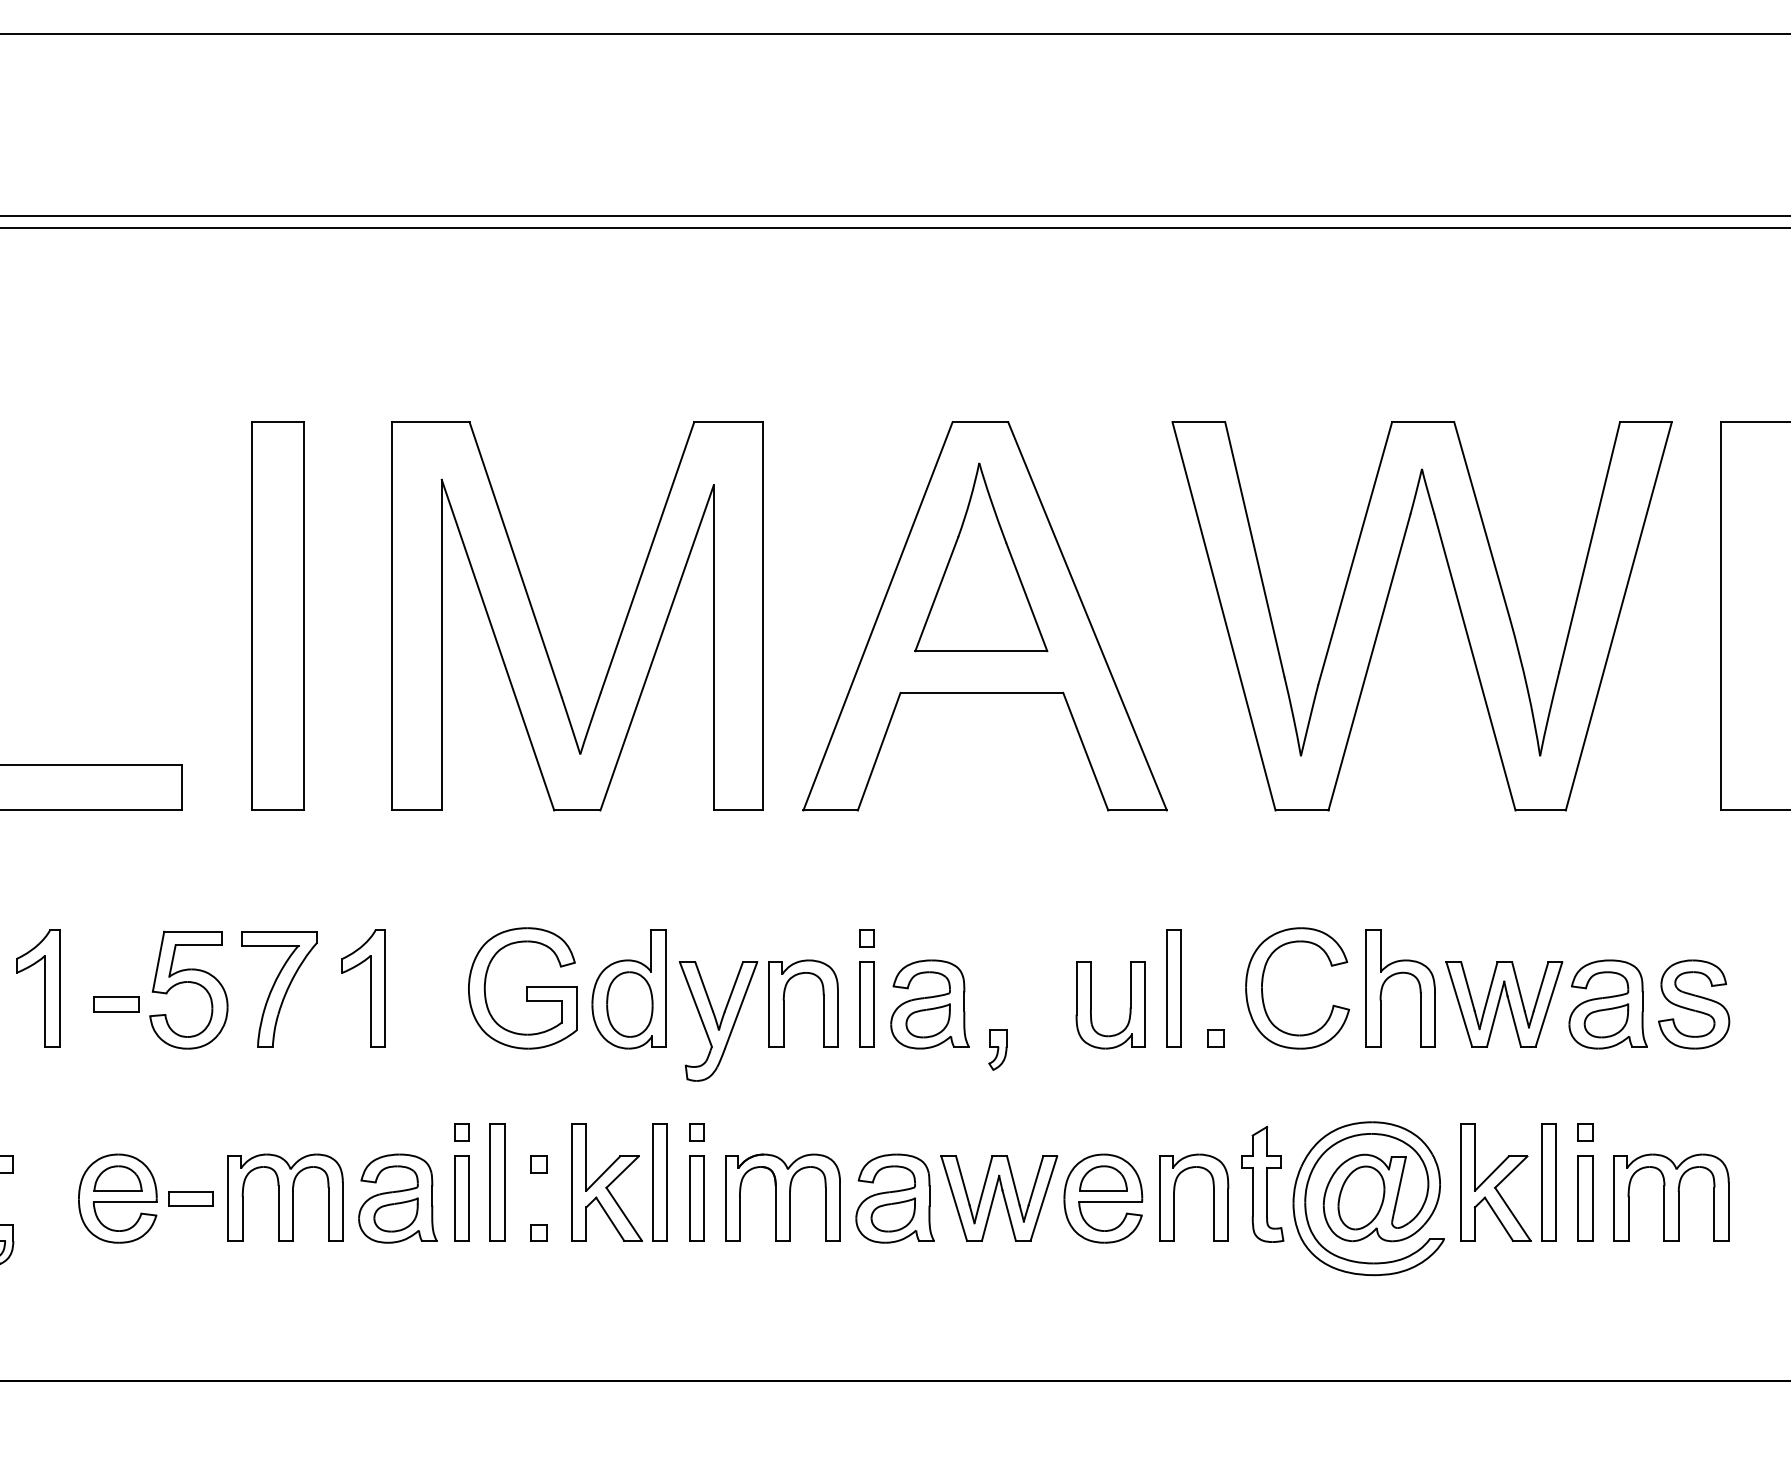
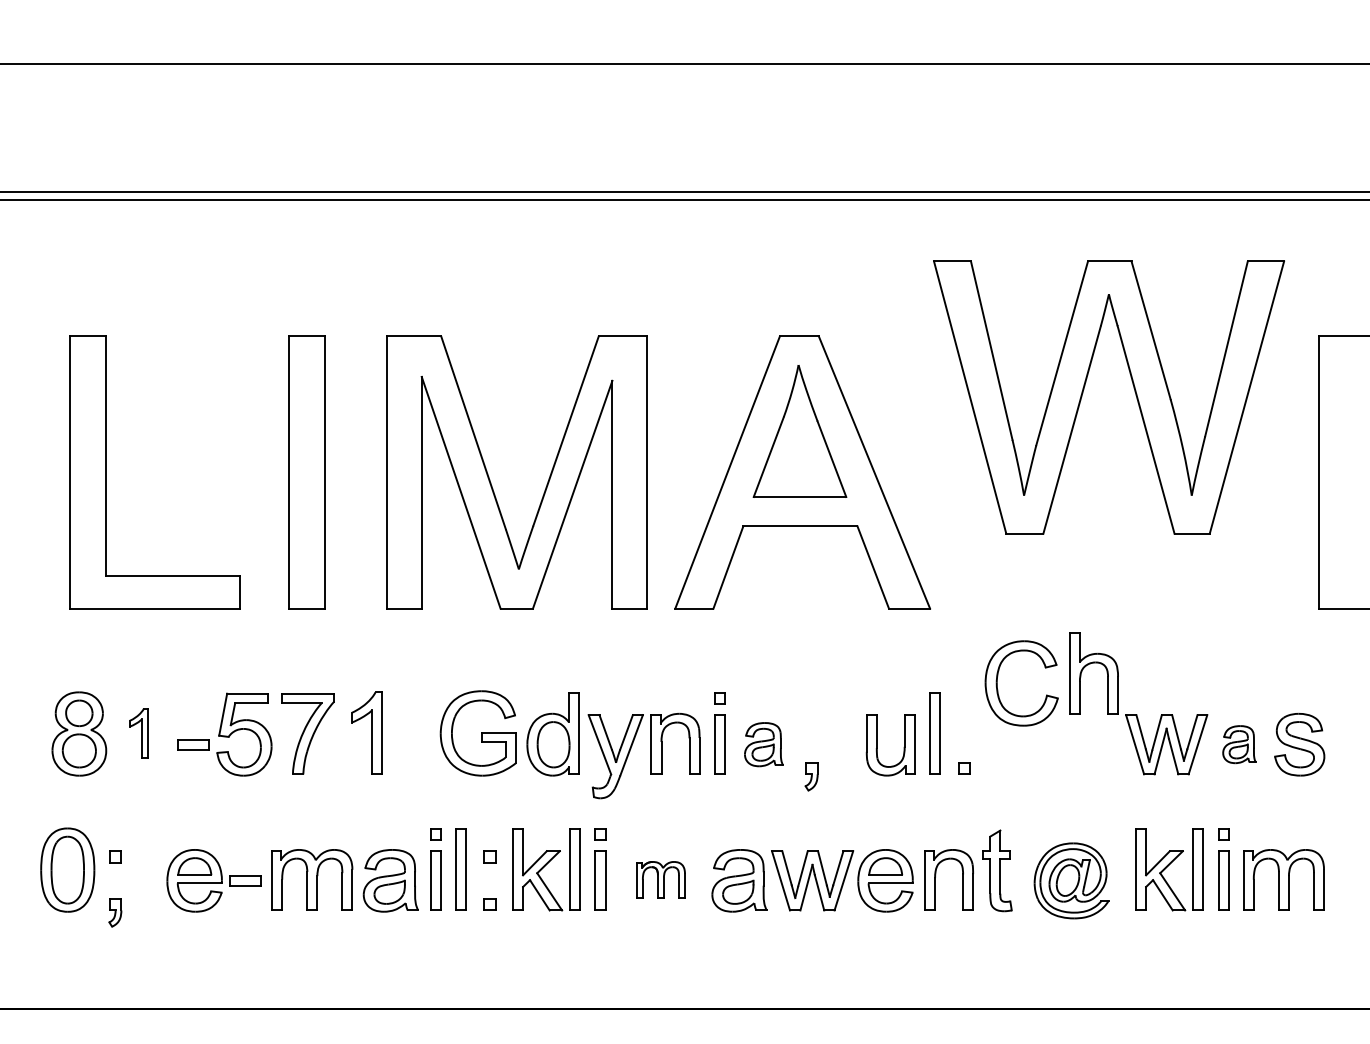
part: (1387, 604) -> (1084, 389), moved
part: (1392, 977) -> (1088, 665), moved
part: (37, 987) -> (138, 732), size x0.6
part: (1264, 997) -> (998, 689), moved
part: (929, 1004) -> (763, 744), size x0.7
part: (1608, 1004) -> (1239, 744), size x0.6
part: (782, 1196) -> (660, 879), size x0.6
part: (1368, 1198) -> (1071, 880), size x0.7

